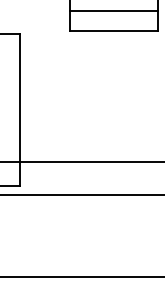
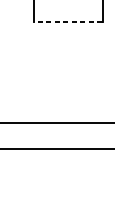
line: (113, 10) -> (67, 6), removed
line: (113, 30) -> (67, 21), solid -> dashed

